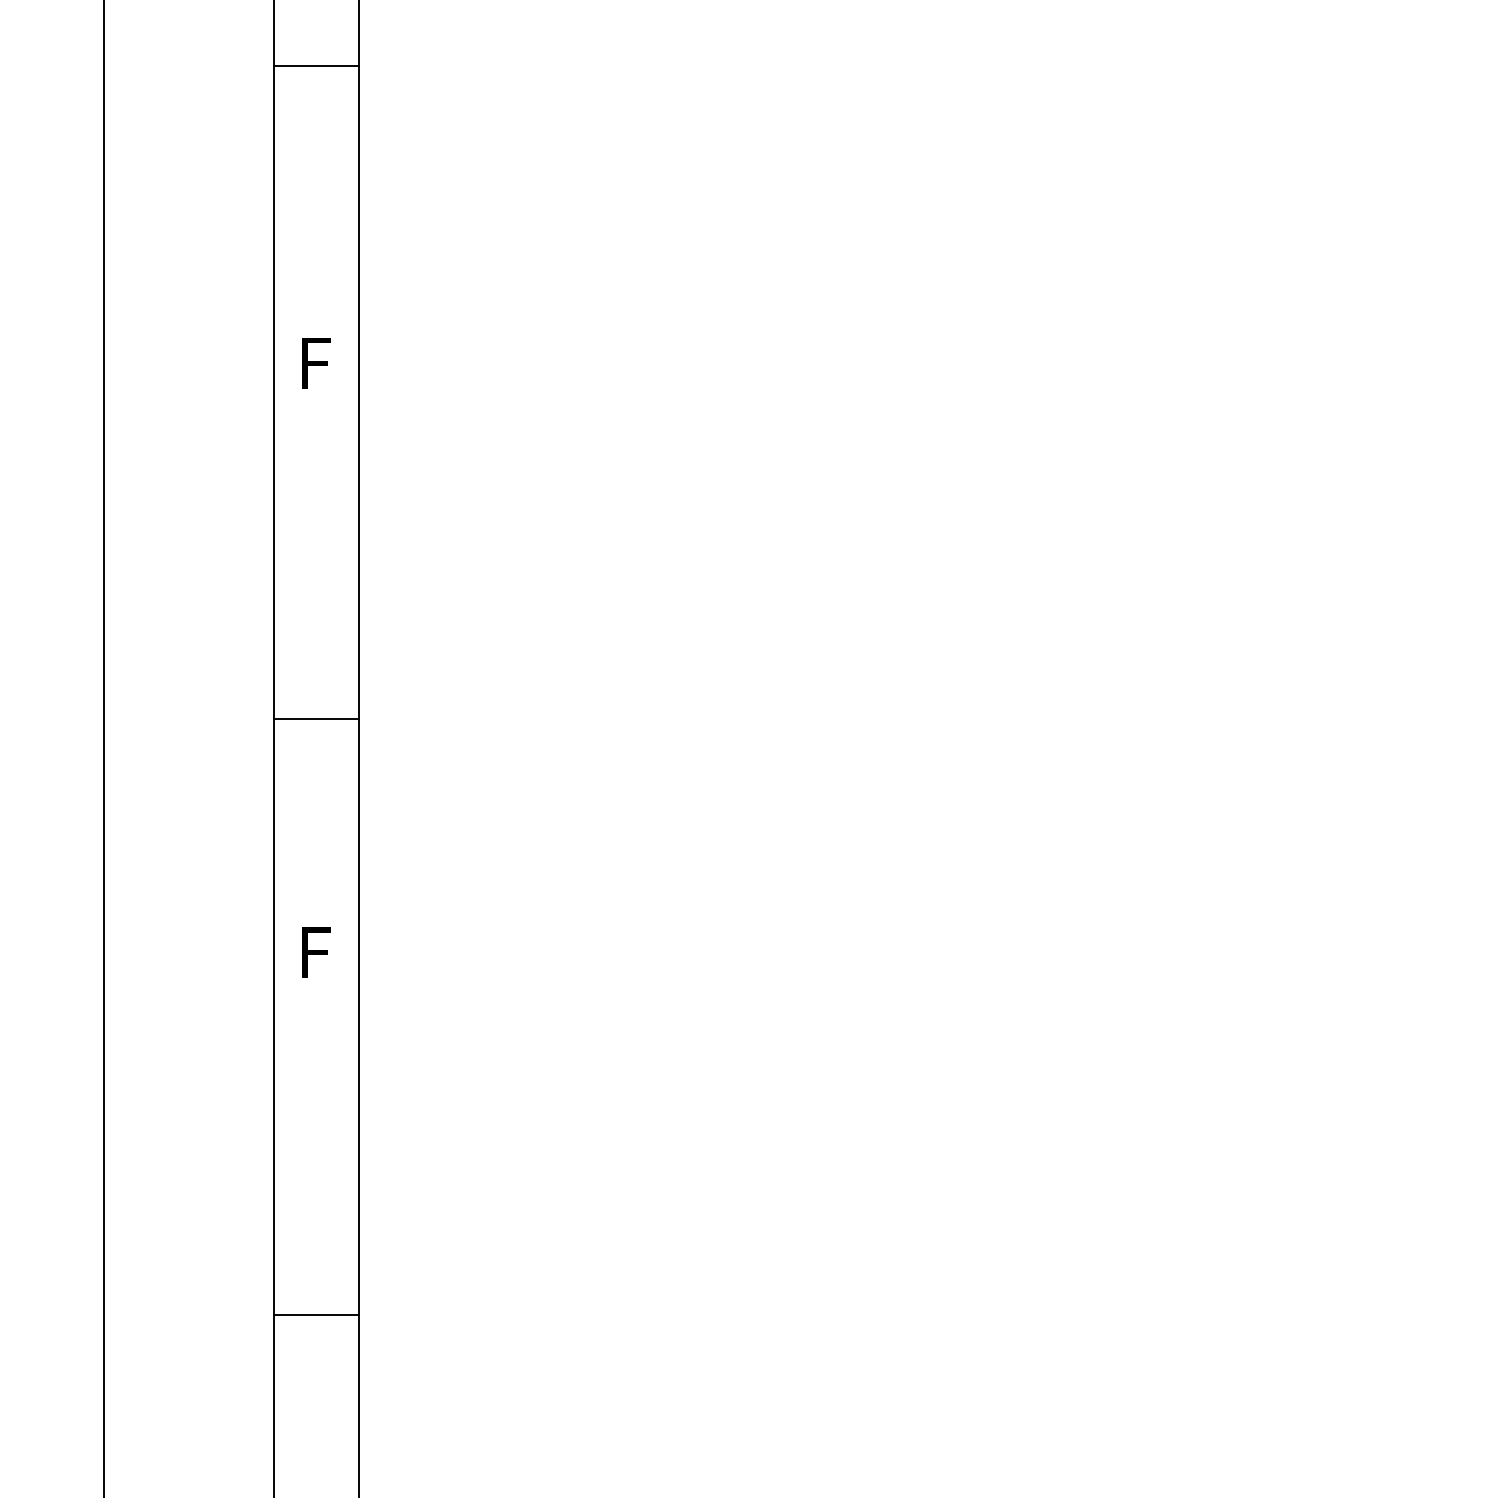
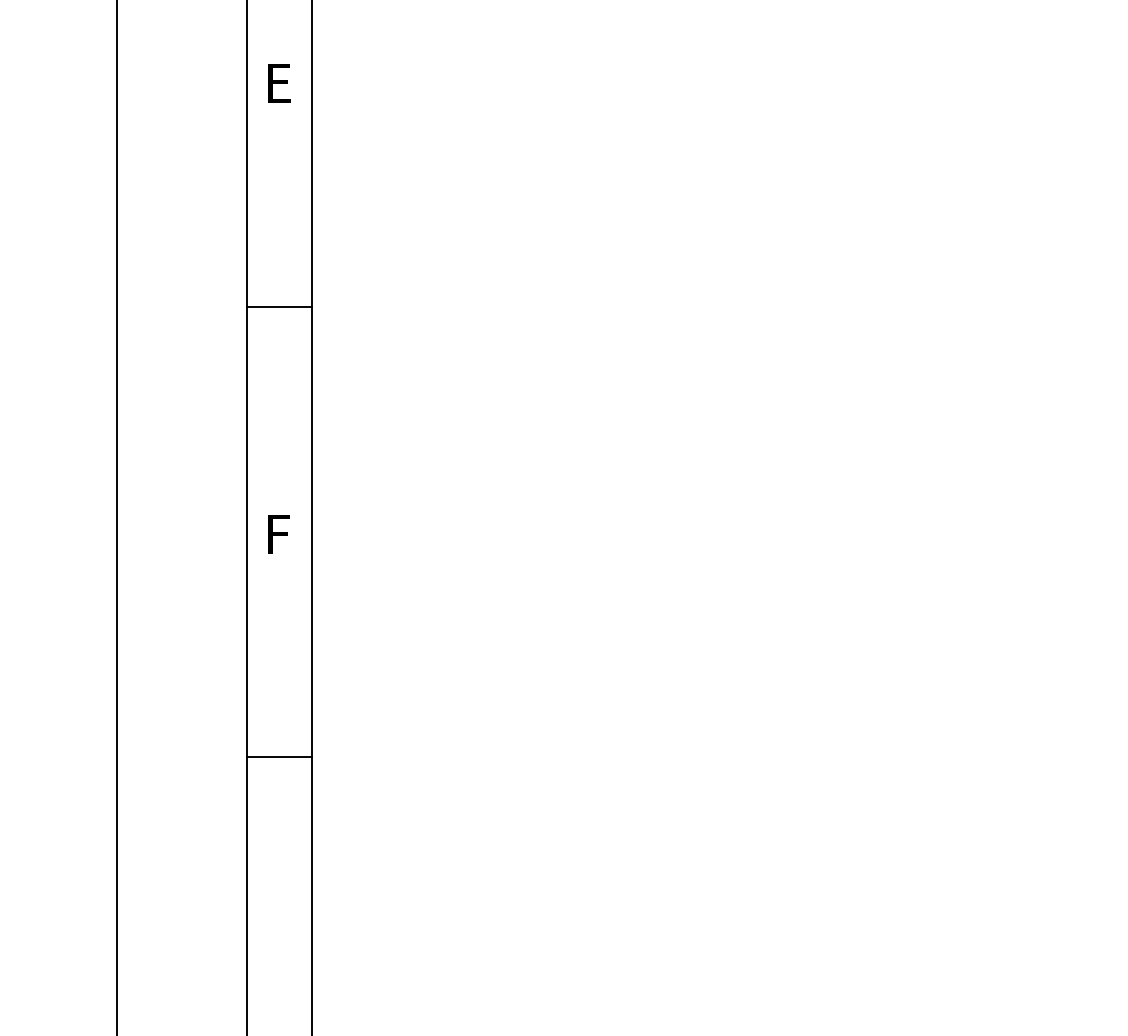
text: (319, 373) -> (281, 90), F -> E
line: (316, 719) -> (279, 306), moved
line: (316, 1314) -> (279, 757), moved

